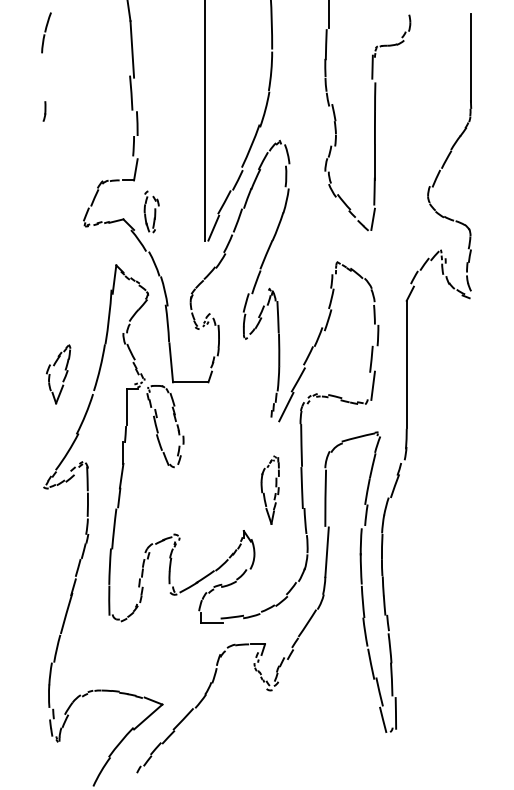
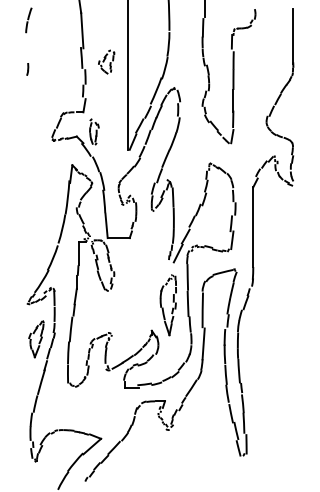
part: (171, 98) -> (106, 61), added
part: (58, 374) -> (36, 339), moved
part: (269, 490) -> (167, 305), size x1.43

